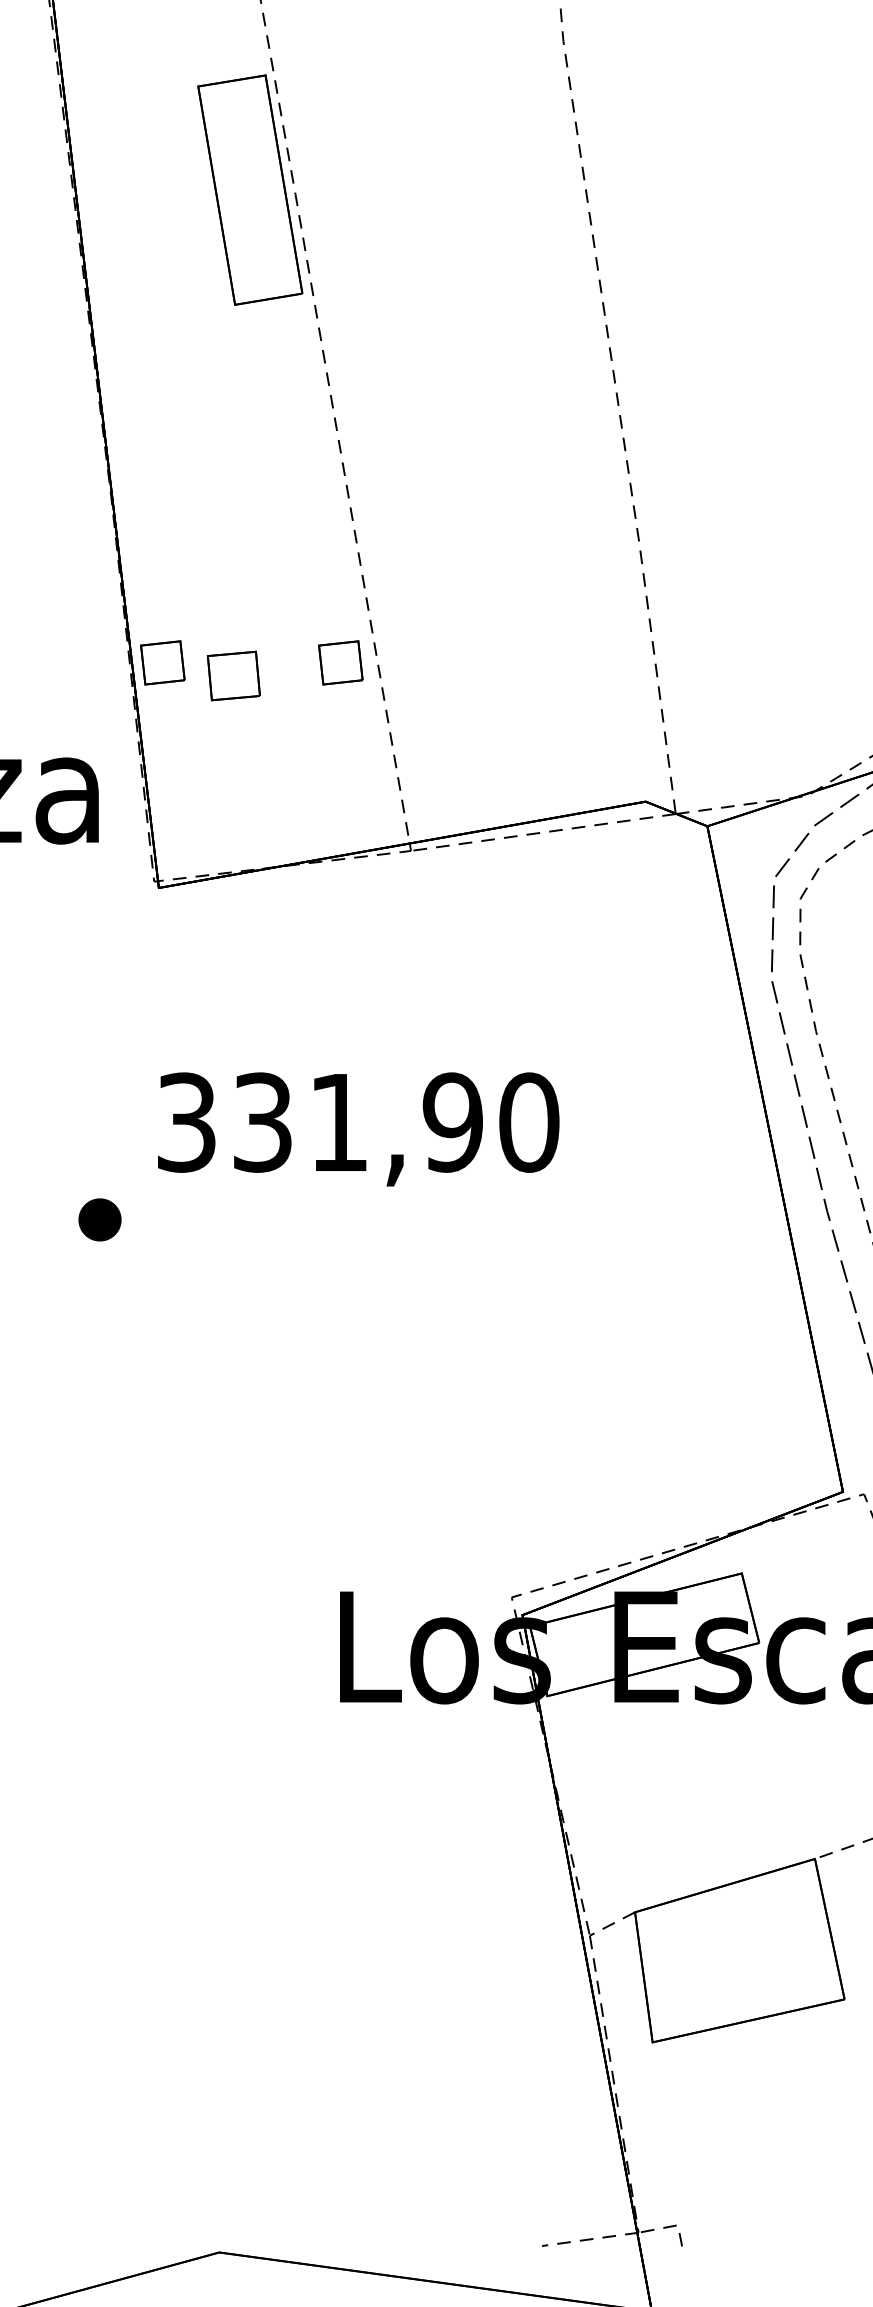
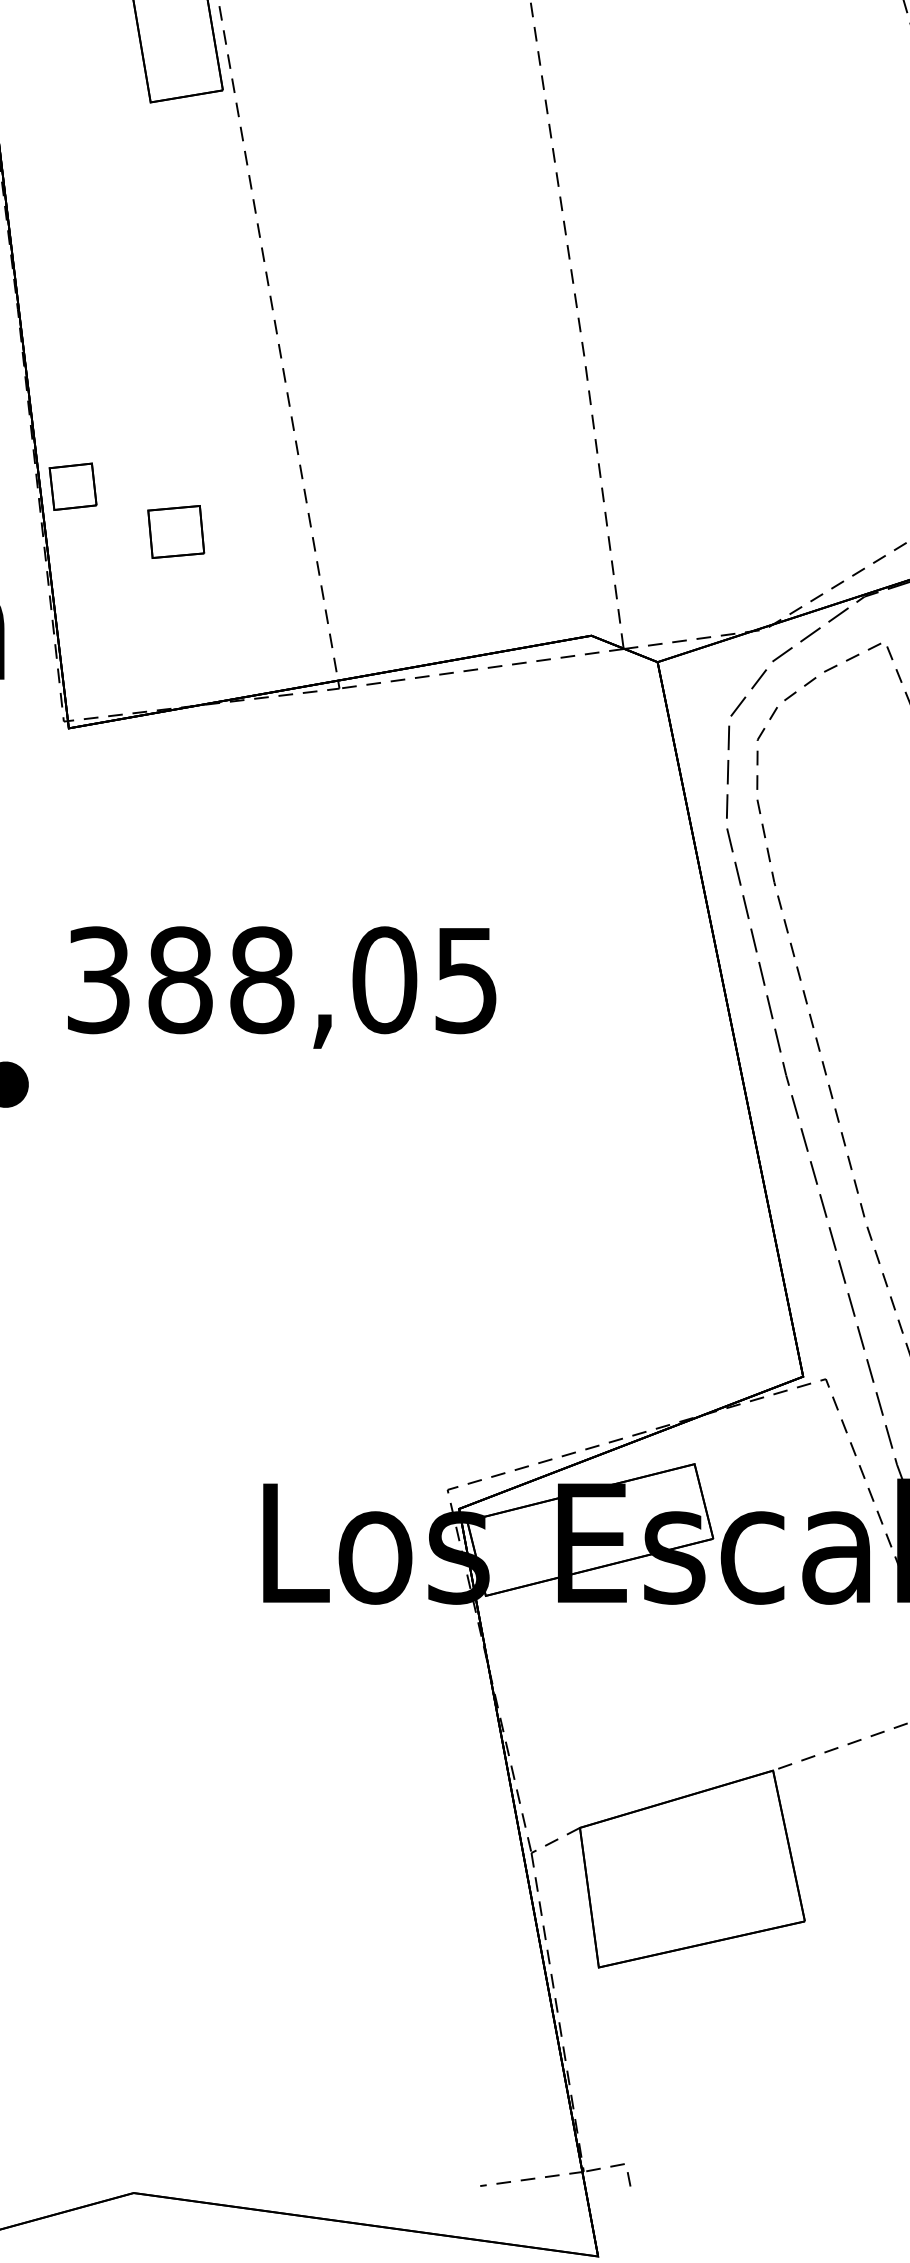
part: (340, 662) -> (263, 486), removed
part: (233, 675) -> (175, 531), moved
text: (396, 1122) -> (323, 980), 331,90 -> 388,05

